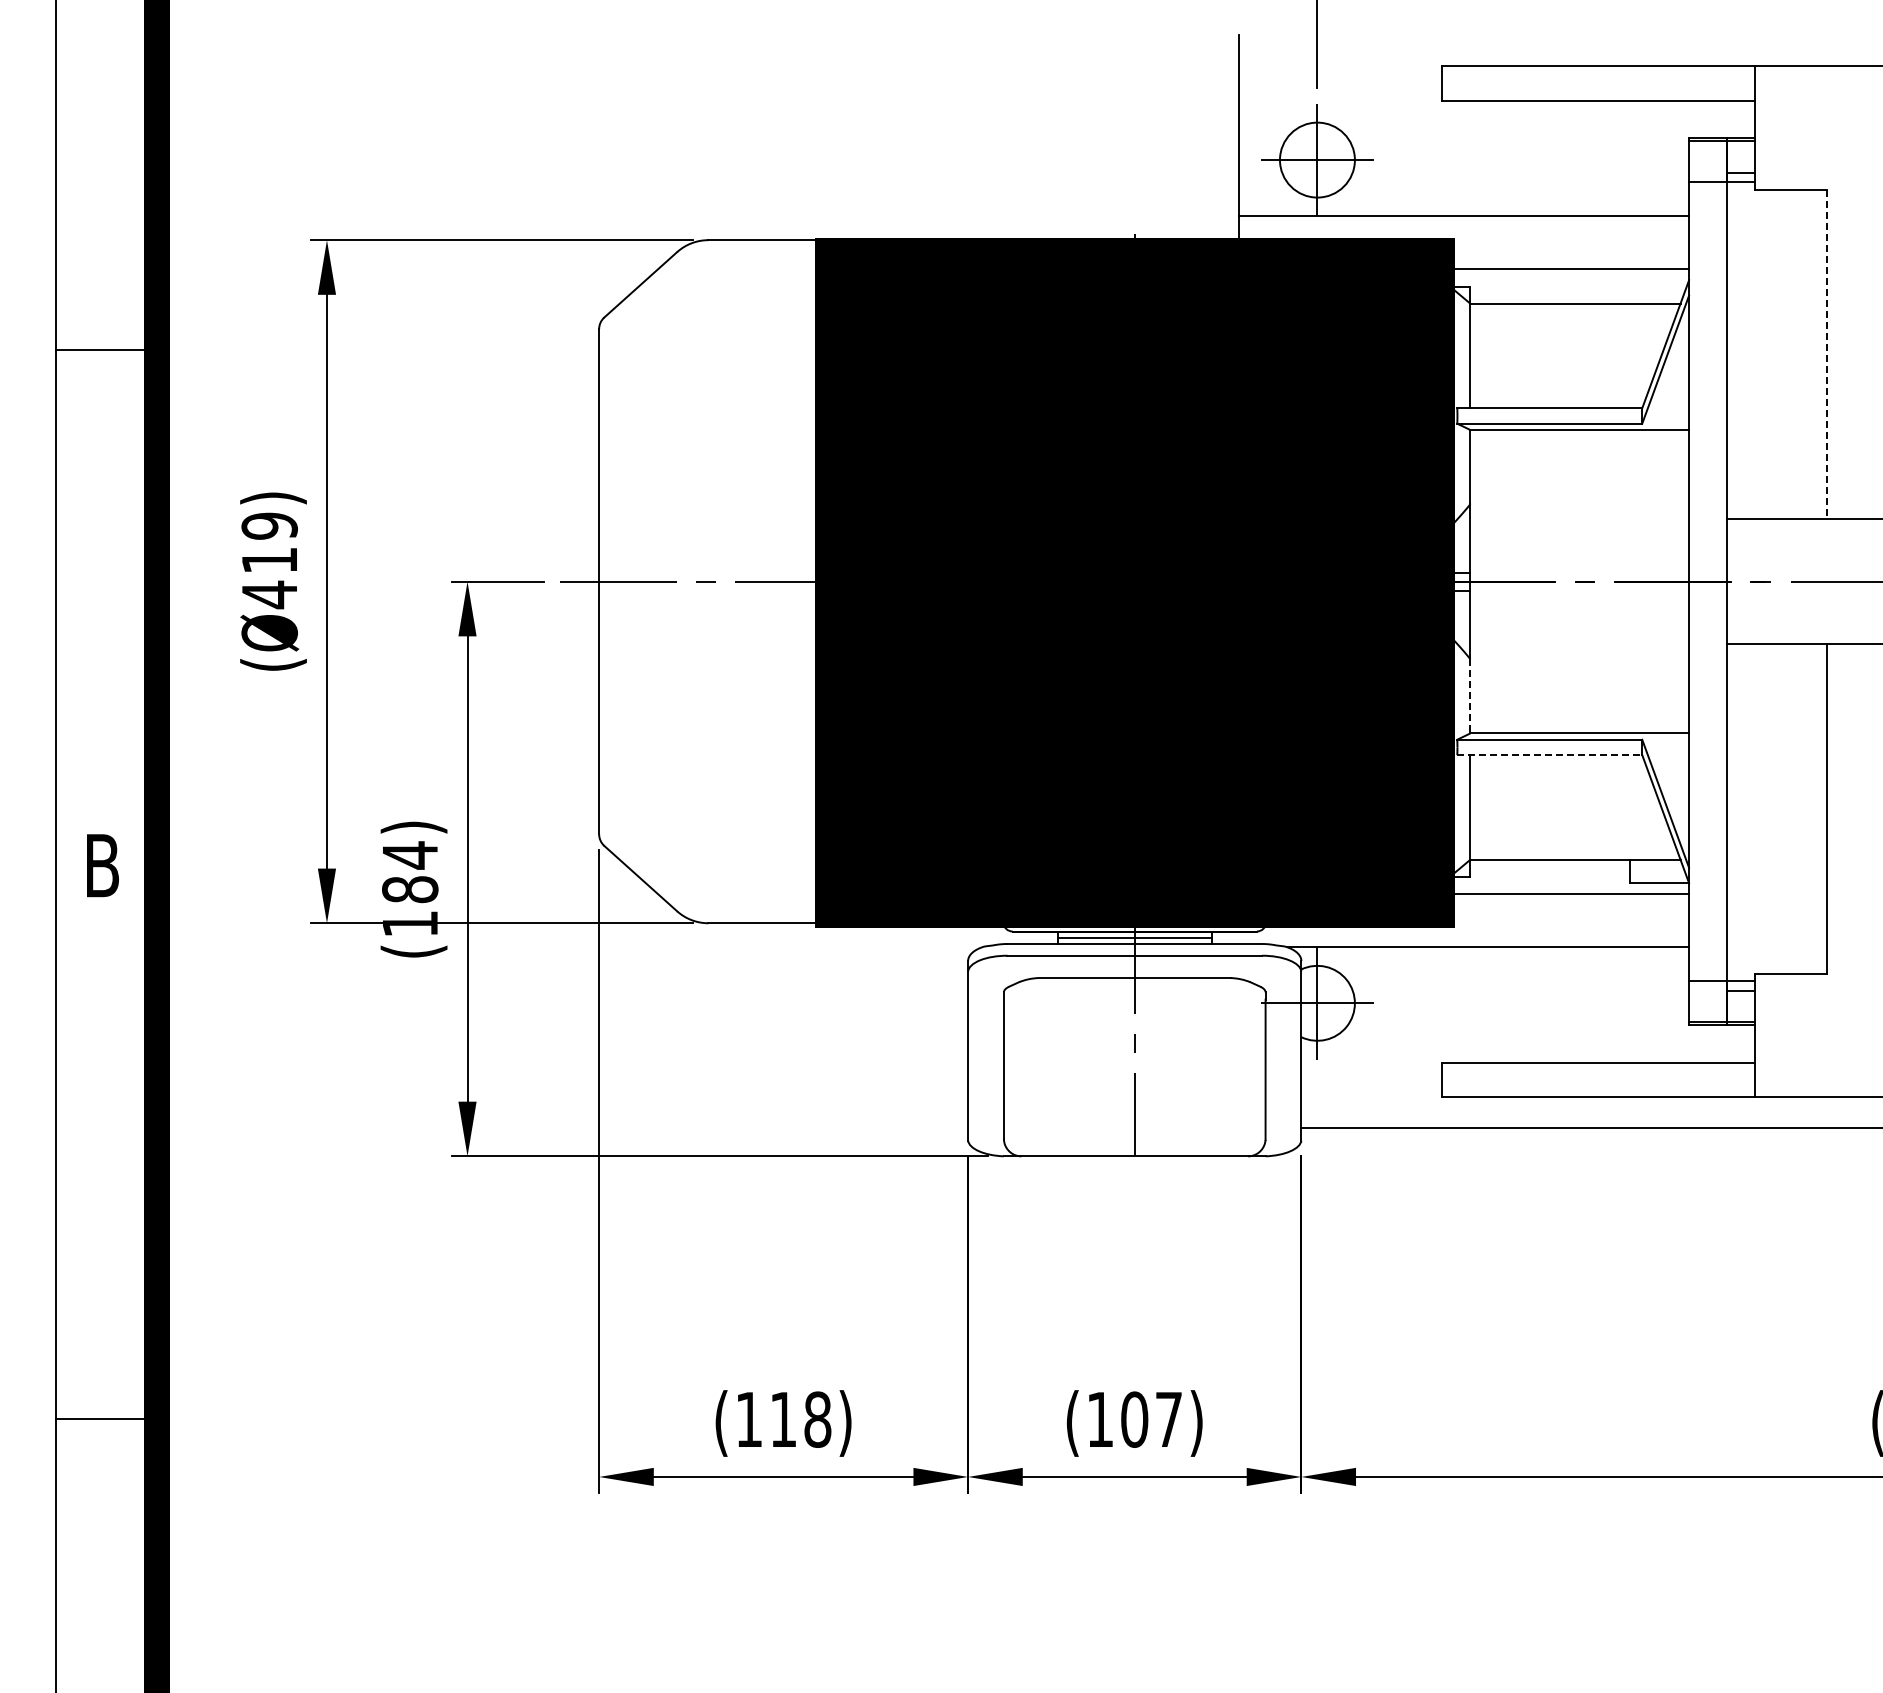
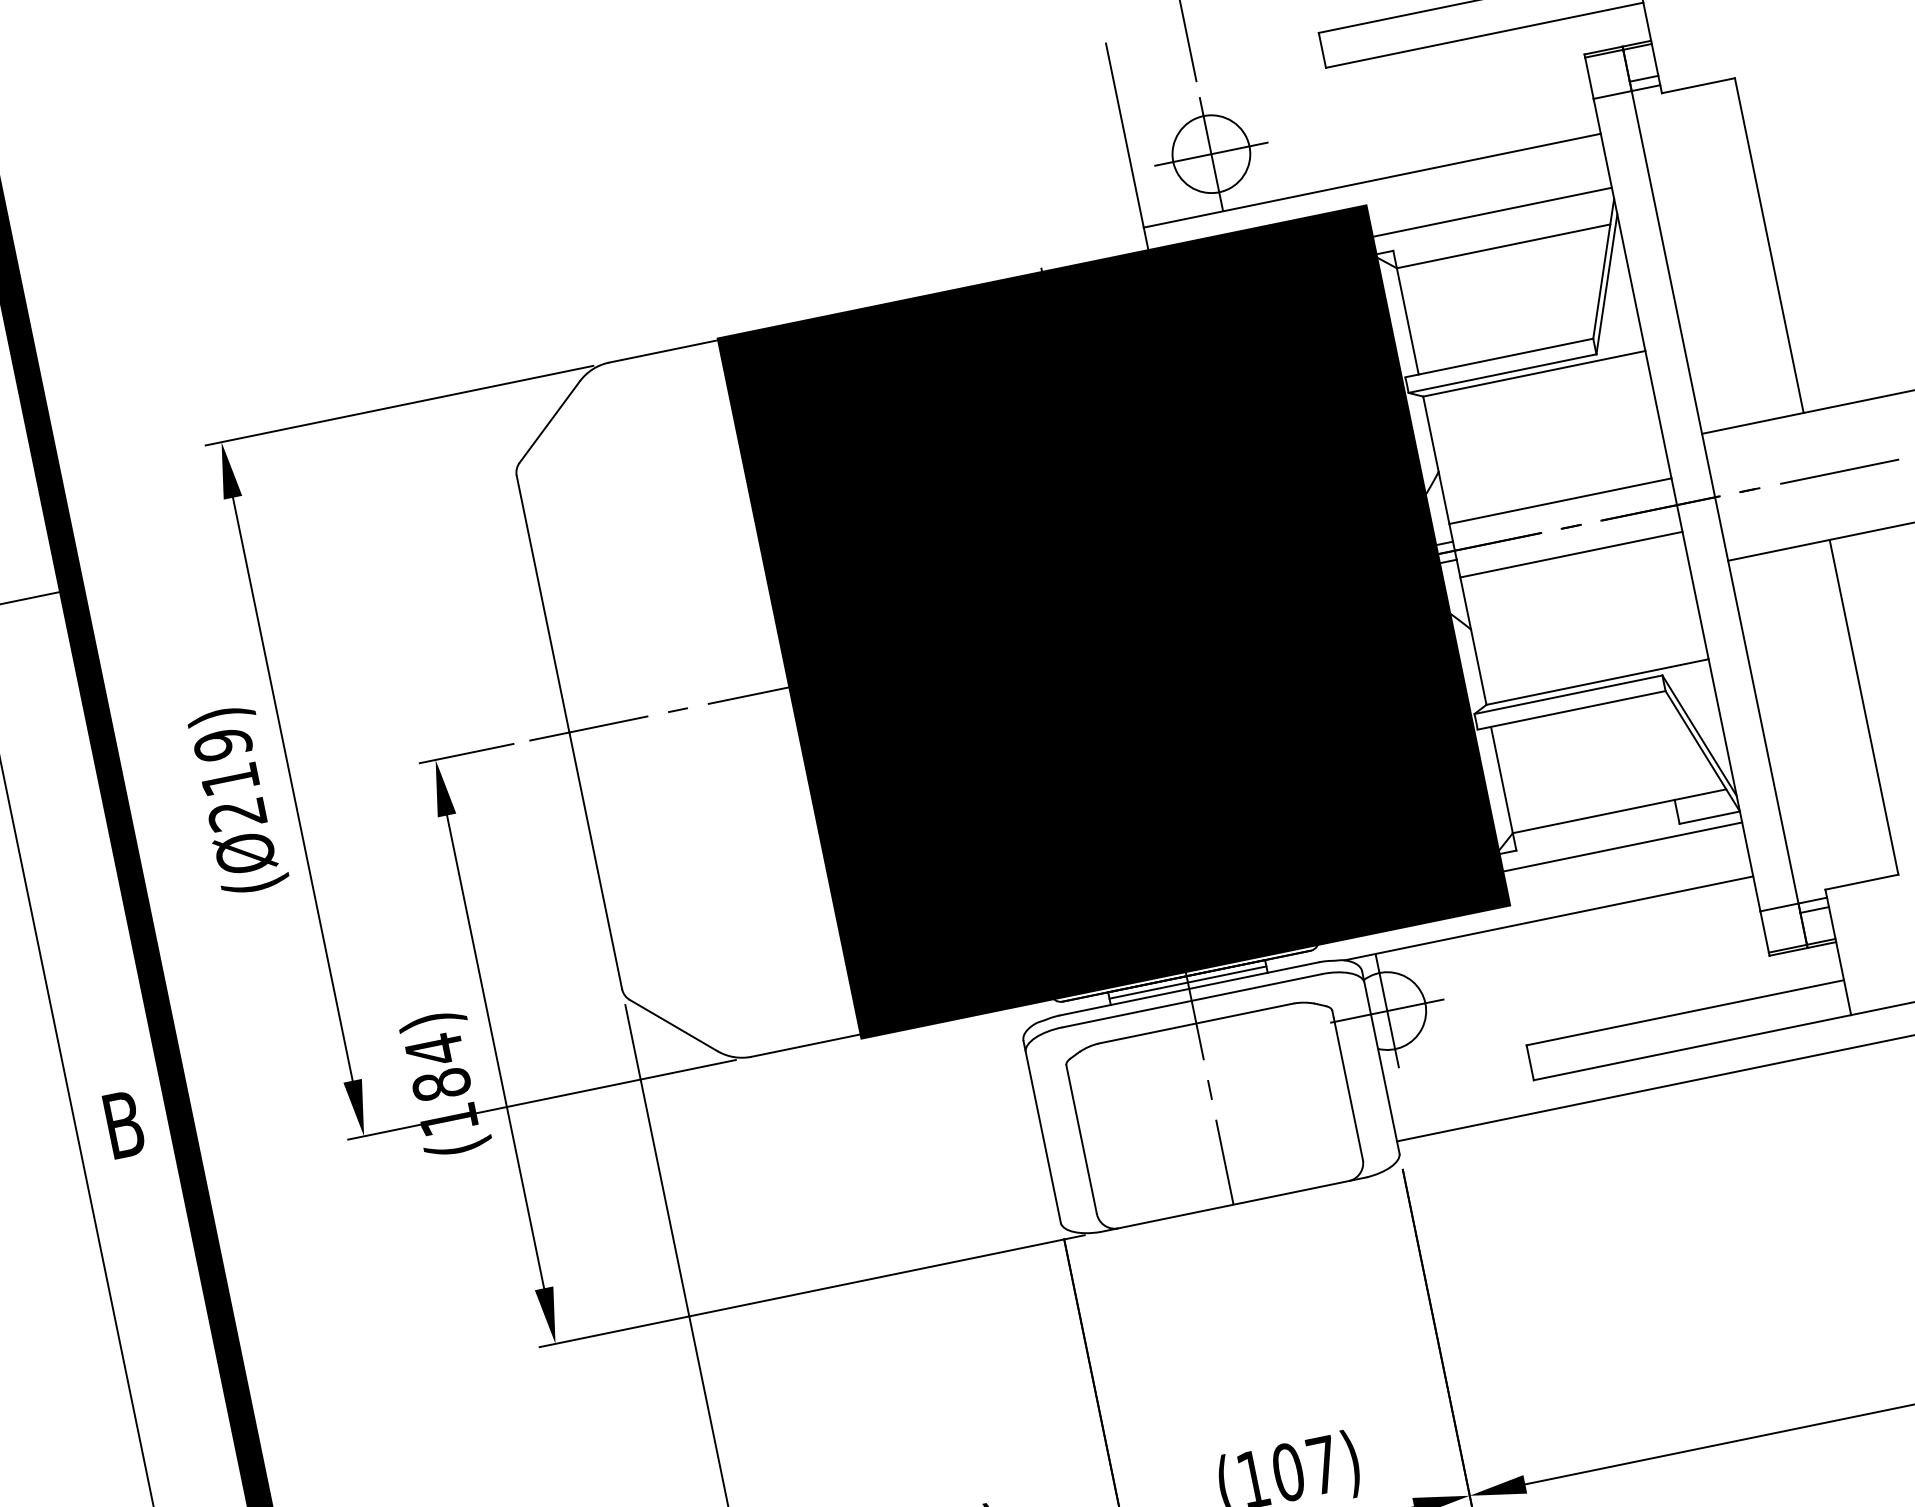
line: (1826, 354) -> (1769, 245), dashed -> solid
line: (1579, 555) -> (1560, 501), added
text: (268, 594) -> (236, 814), (Ø419) -> (Ø219)
line: (1579, 608) -> (1571, 555), added
line: (1470, 696) -> (1478, 667), dashed -> solid
line: (1550, 755) -> (1572, 710), dashed -> solid

